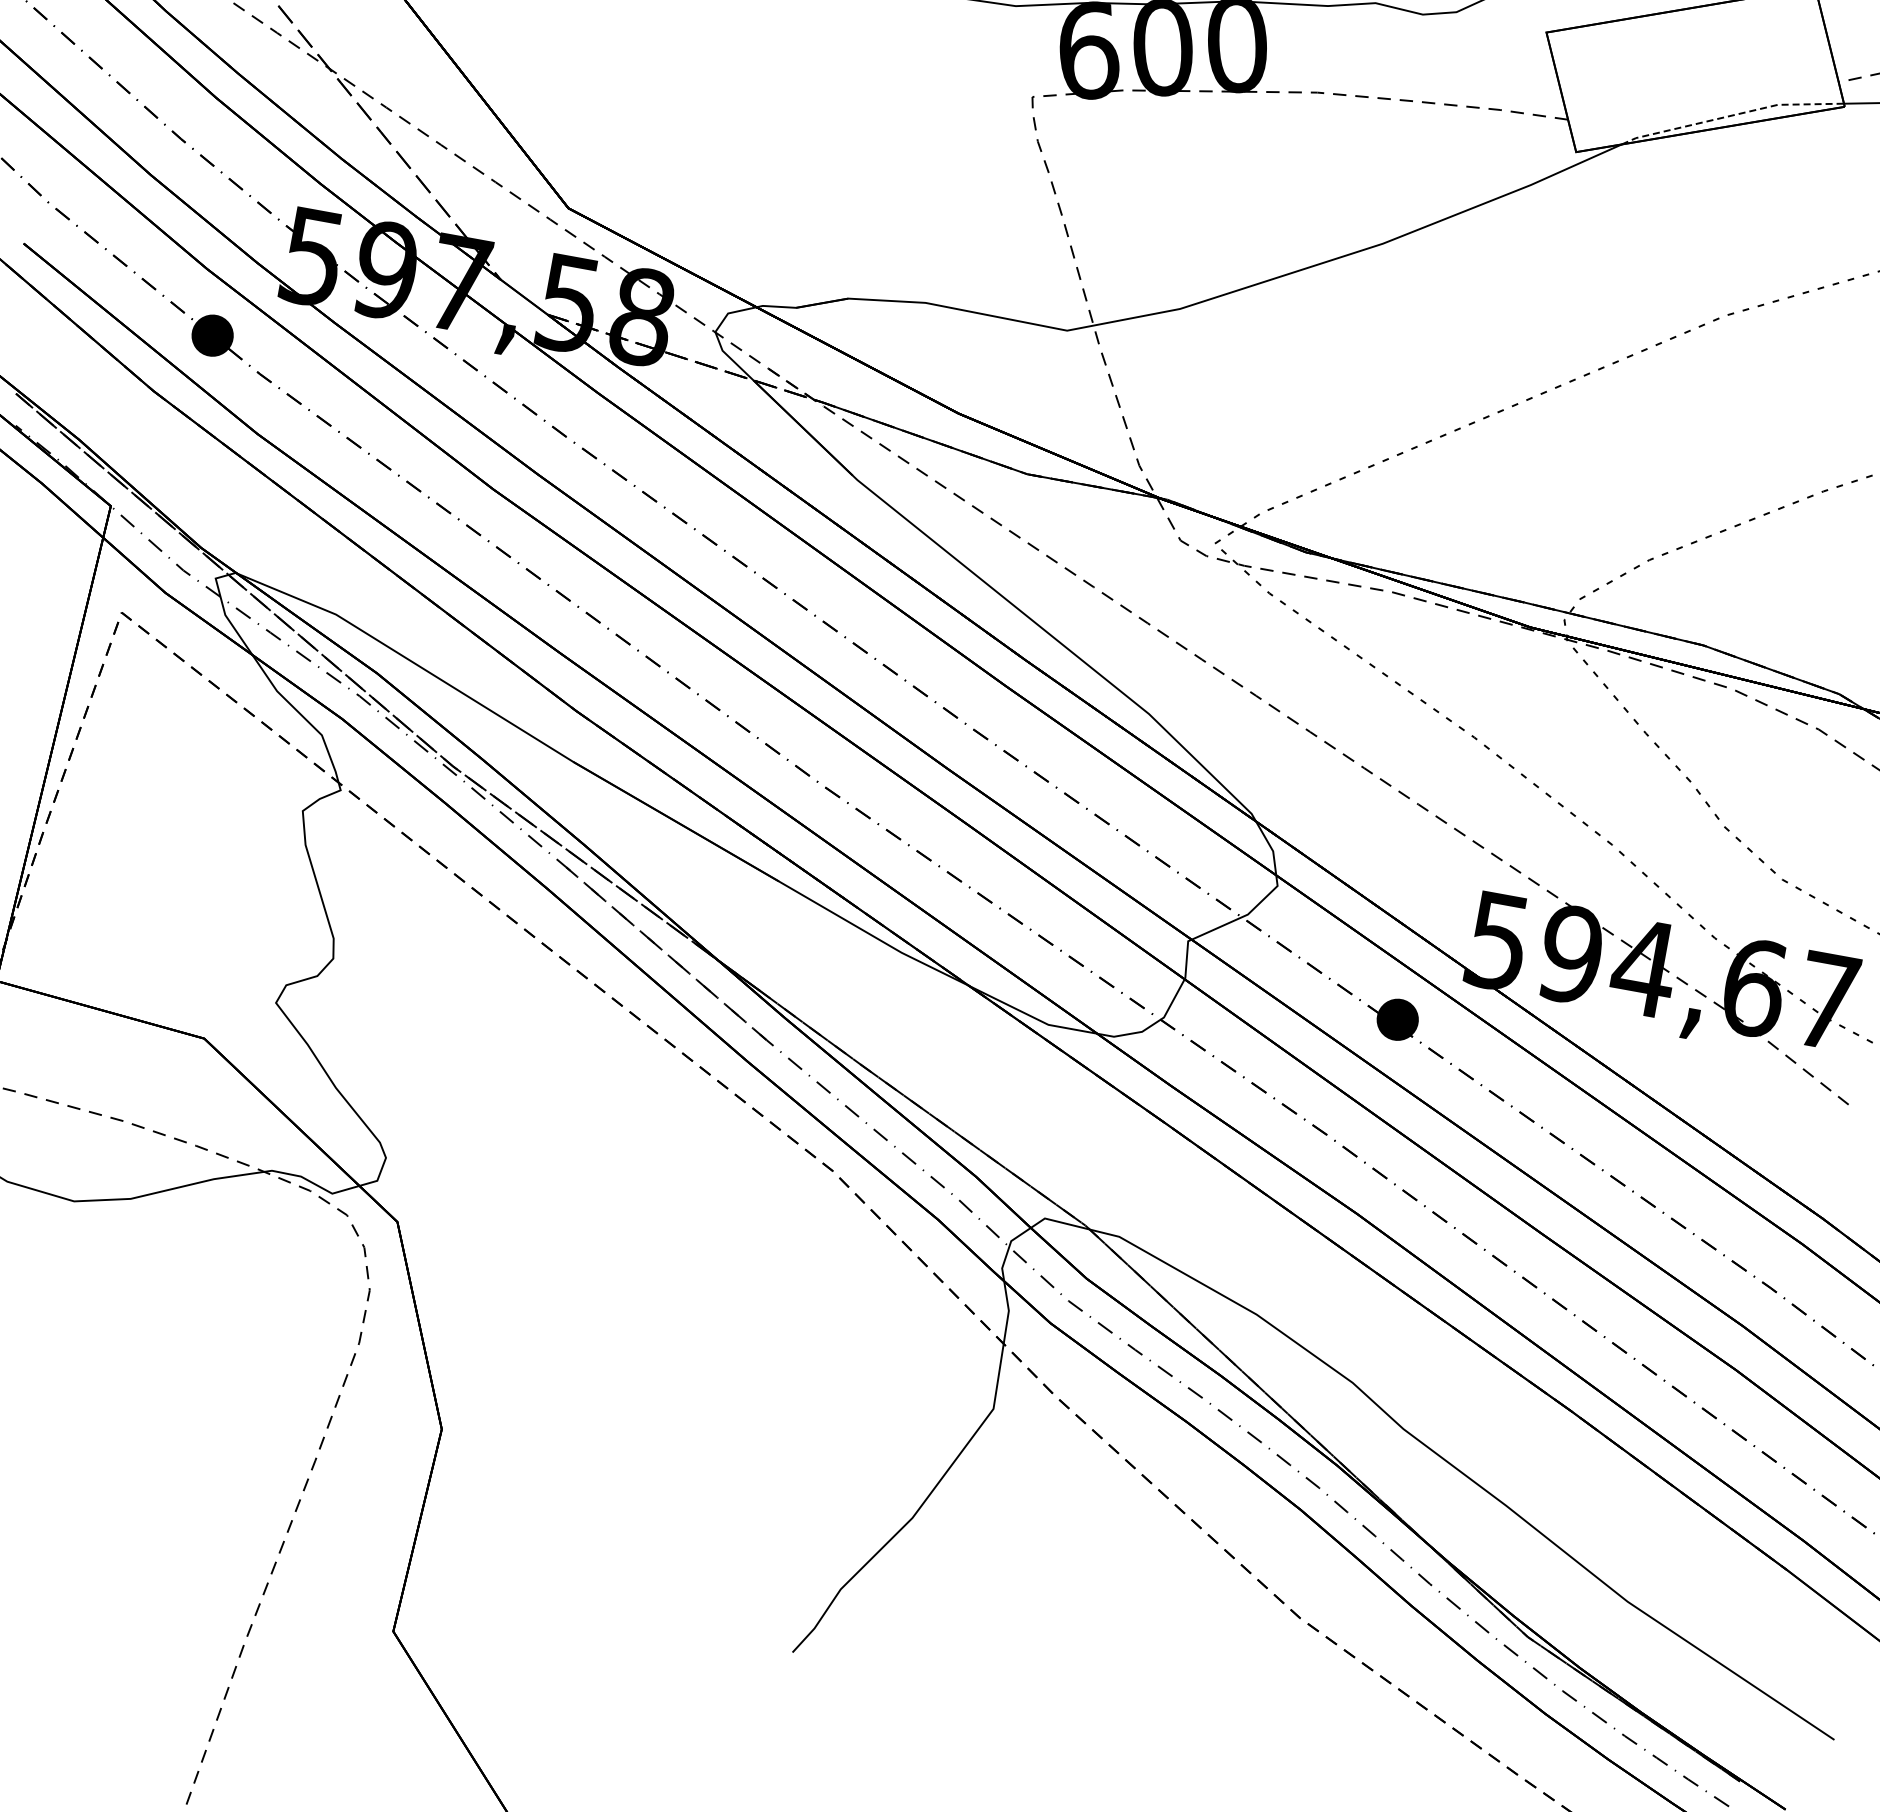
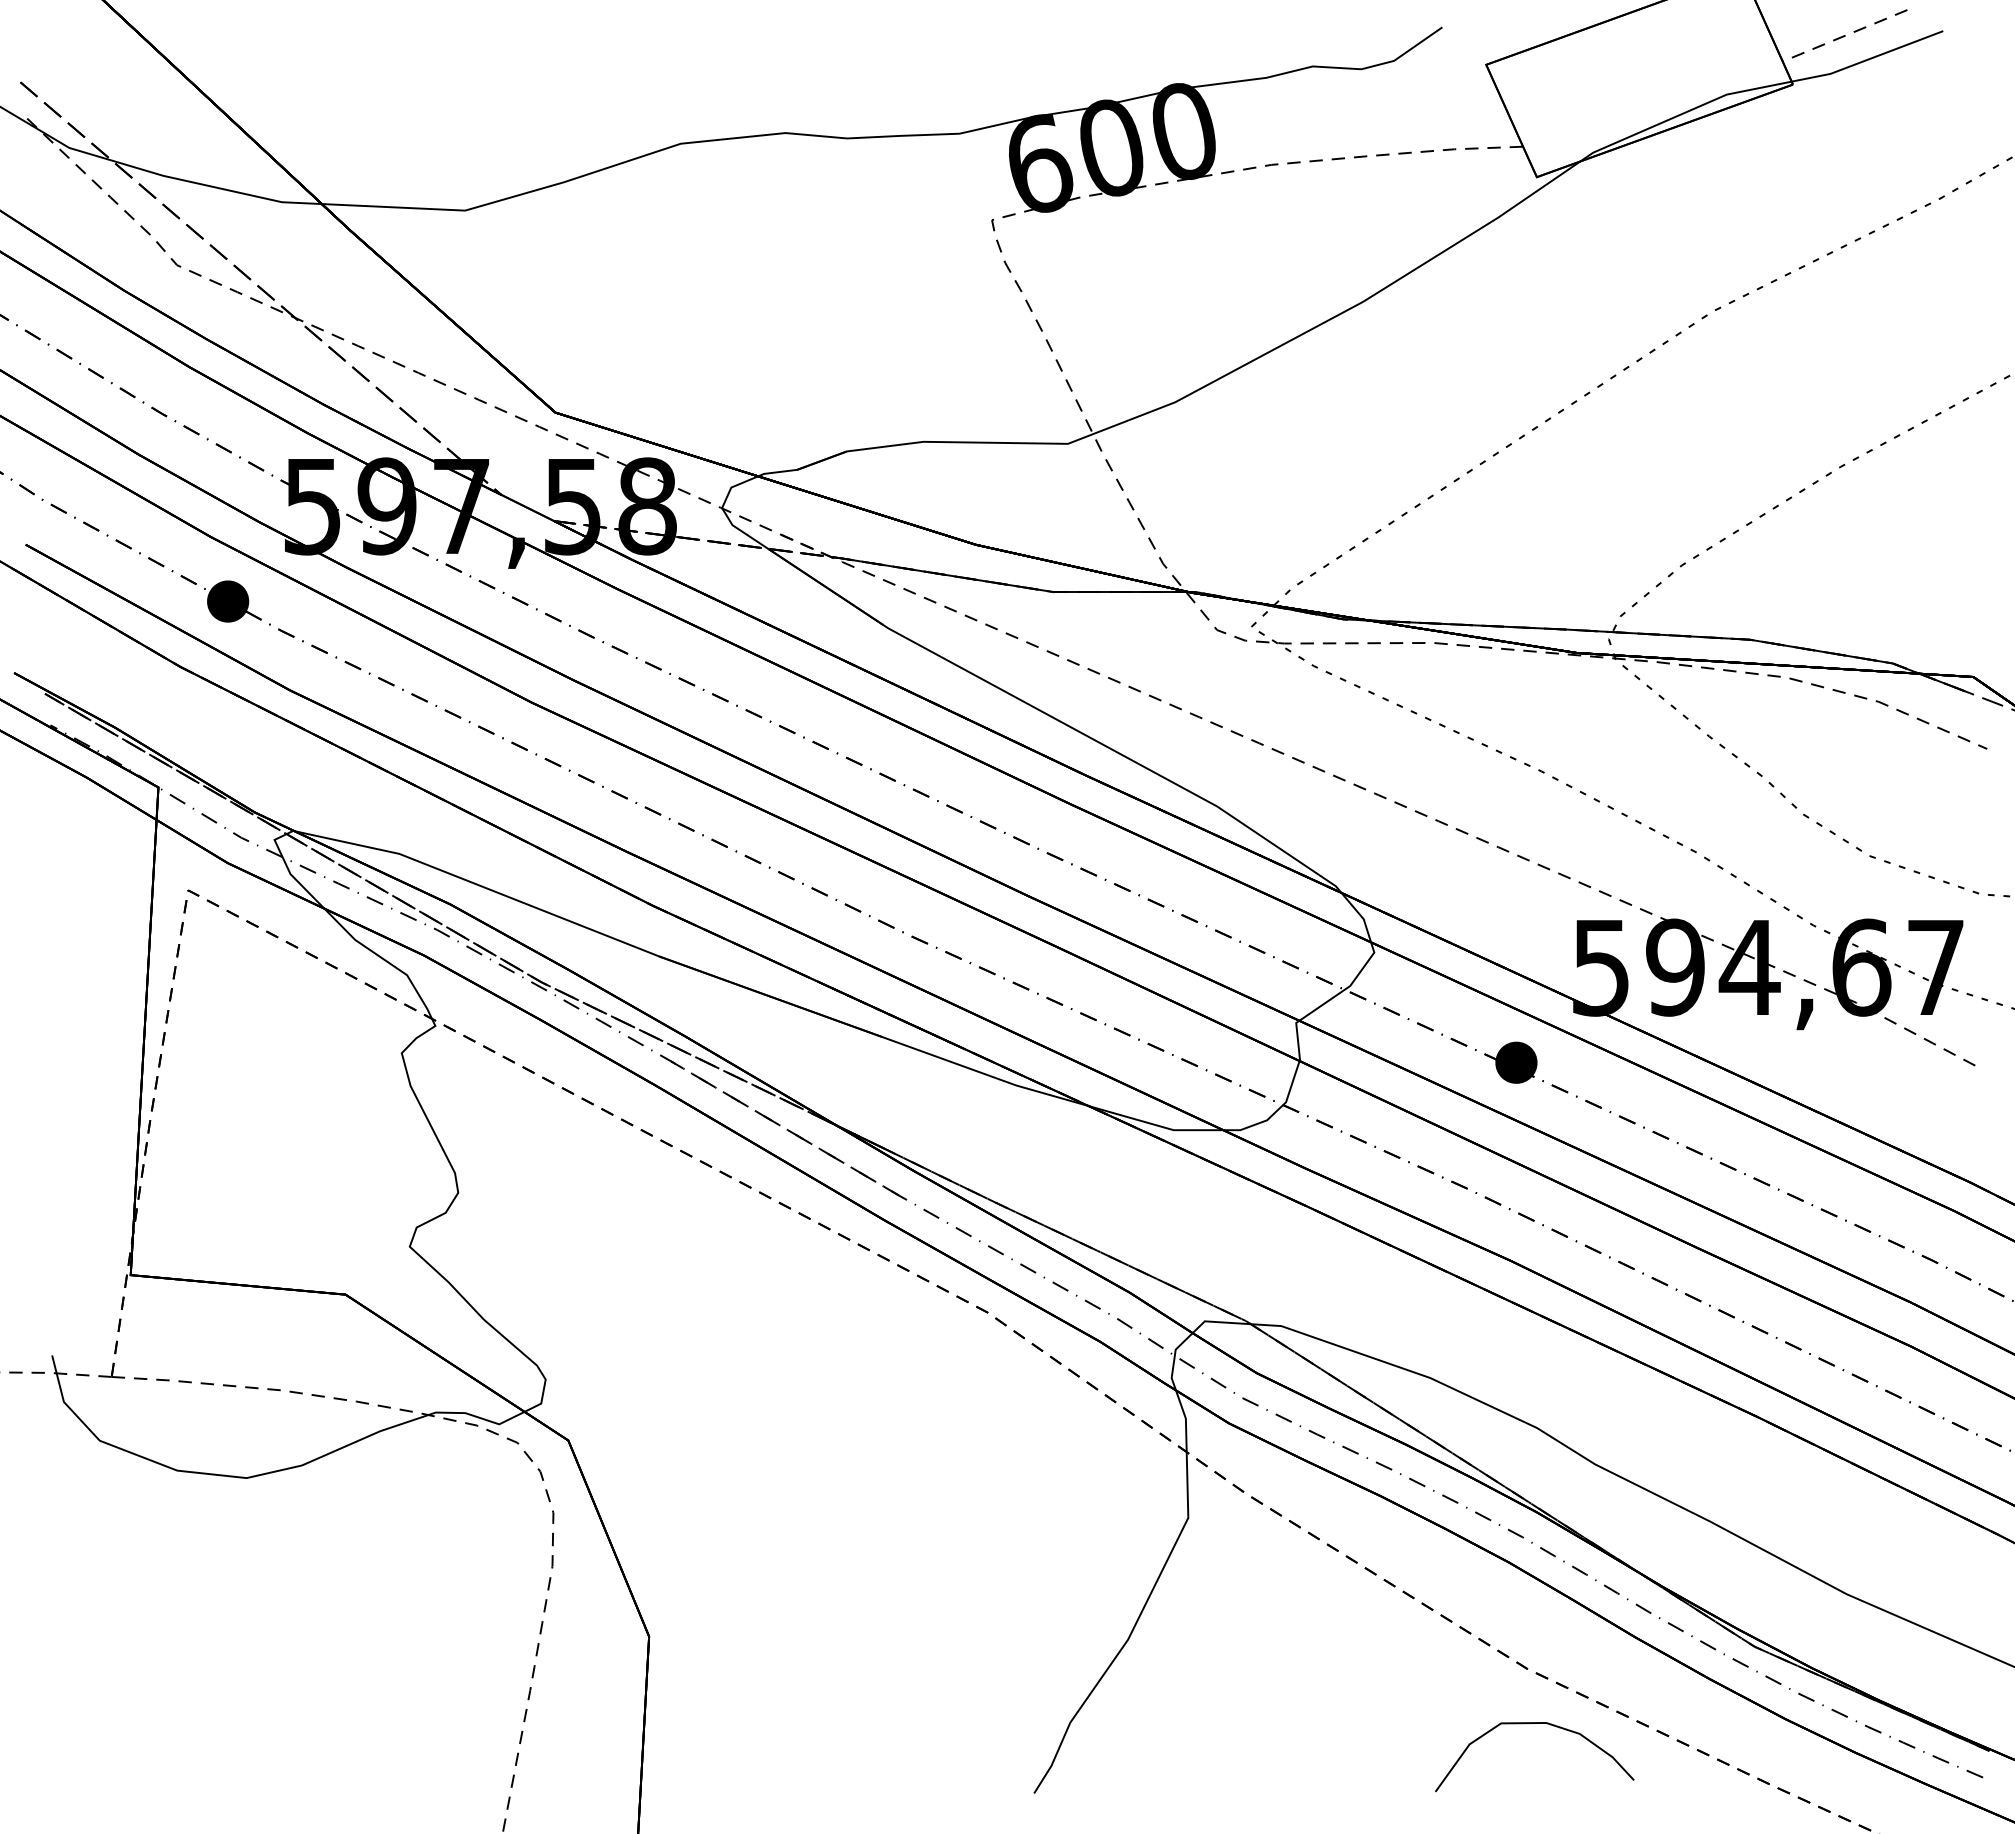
line: (1731, 115) -> (1683, 113), dashed -> solid
curve: (1297, 1673) -> (1534, 1723), added

